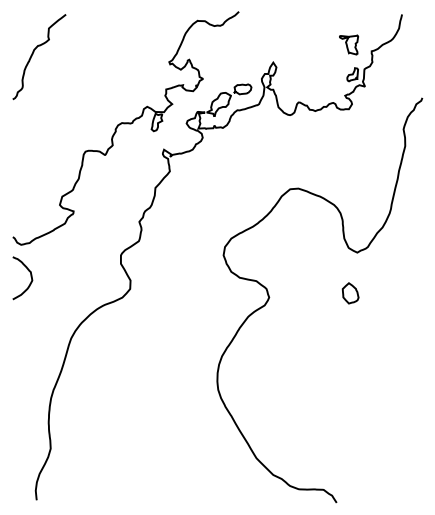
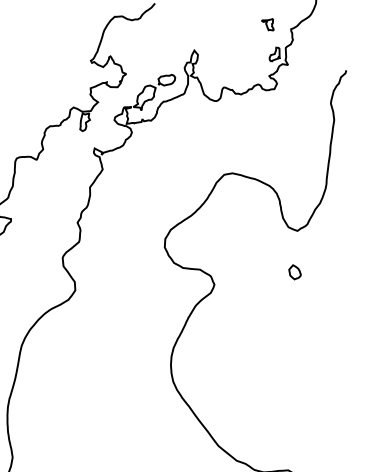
part: (349, 44) -> (268, 24), size x0.6
part: (350, 293) -> (294, 272), size x0.7

